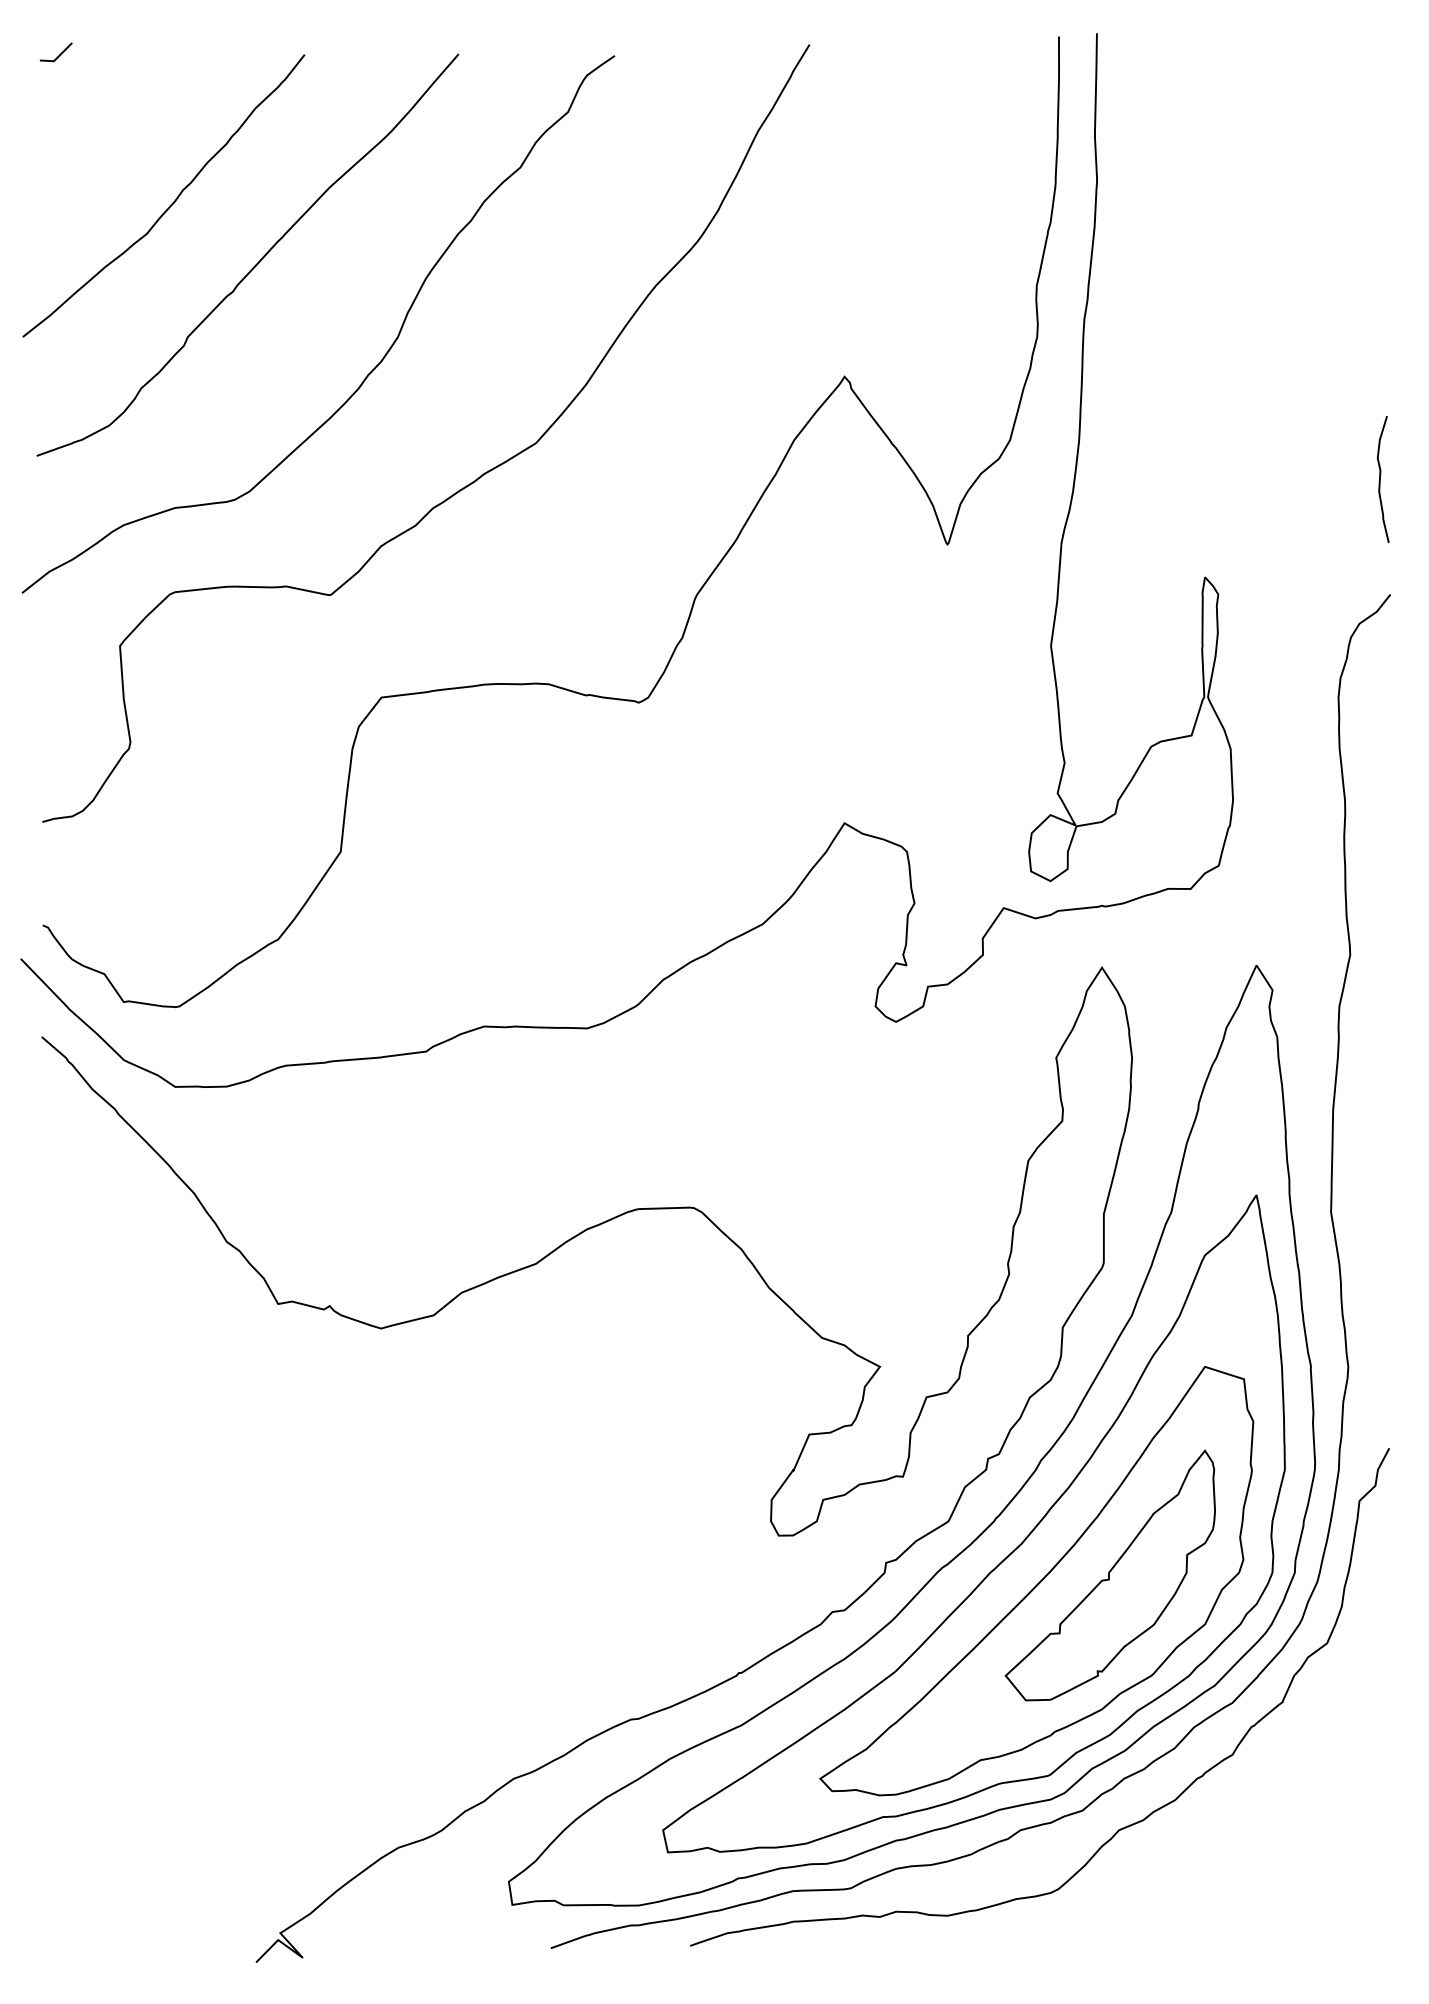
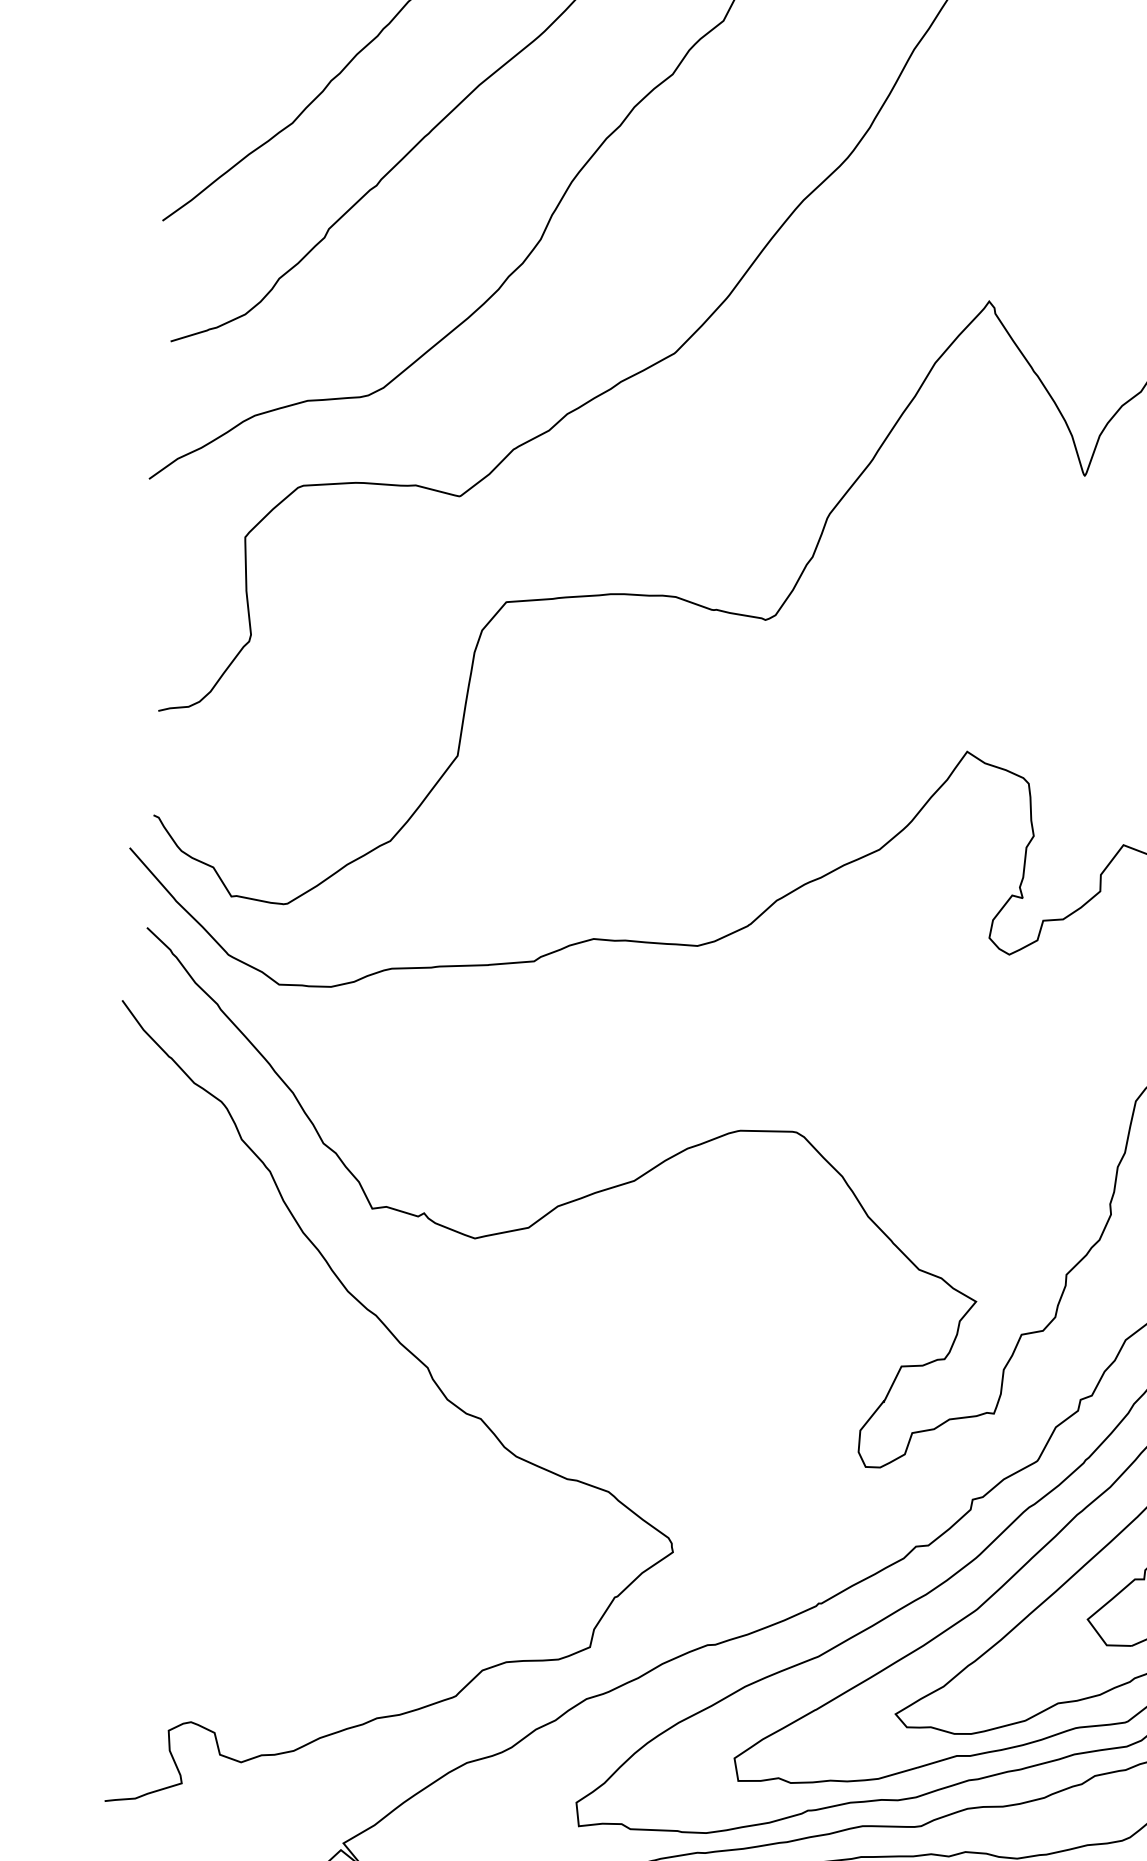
curve: (348, 1474) -> (434, 1384), added

